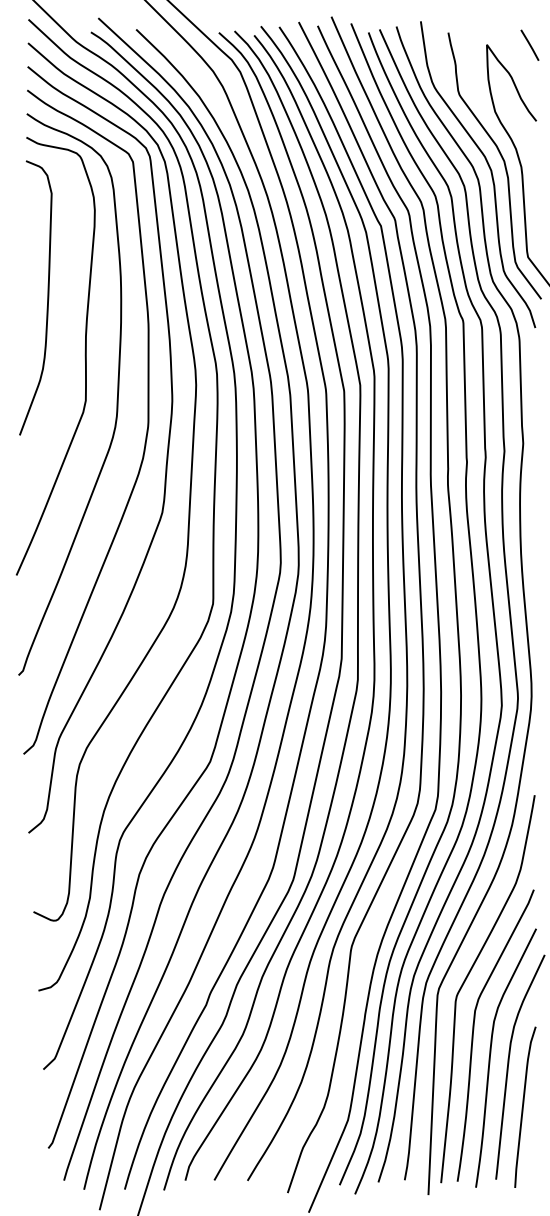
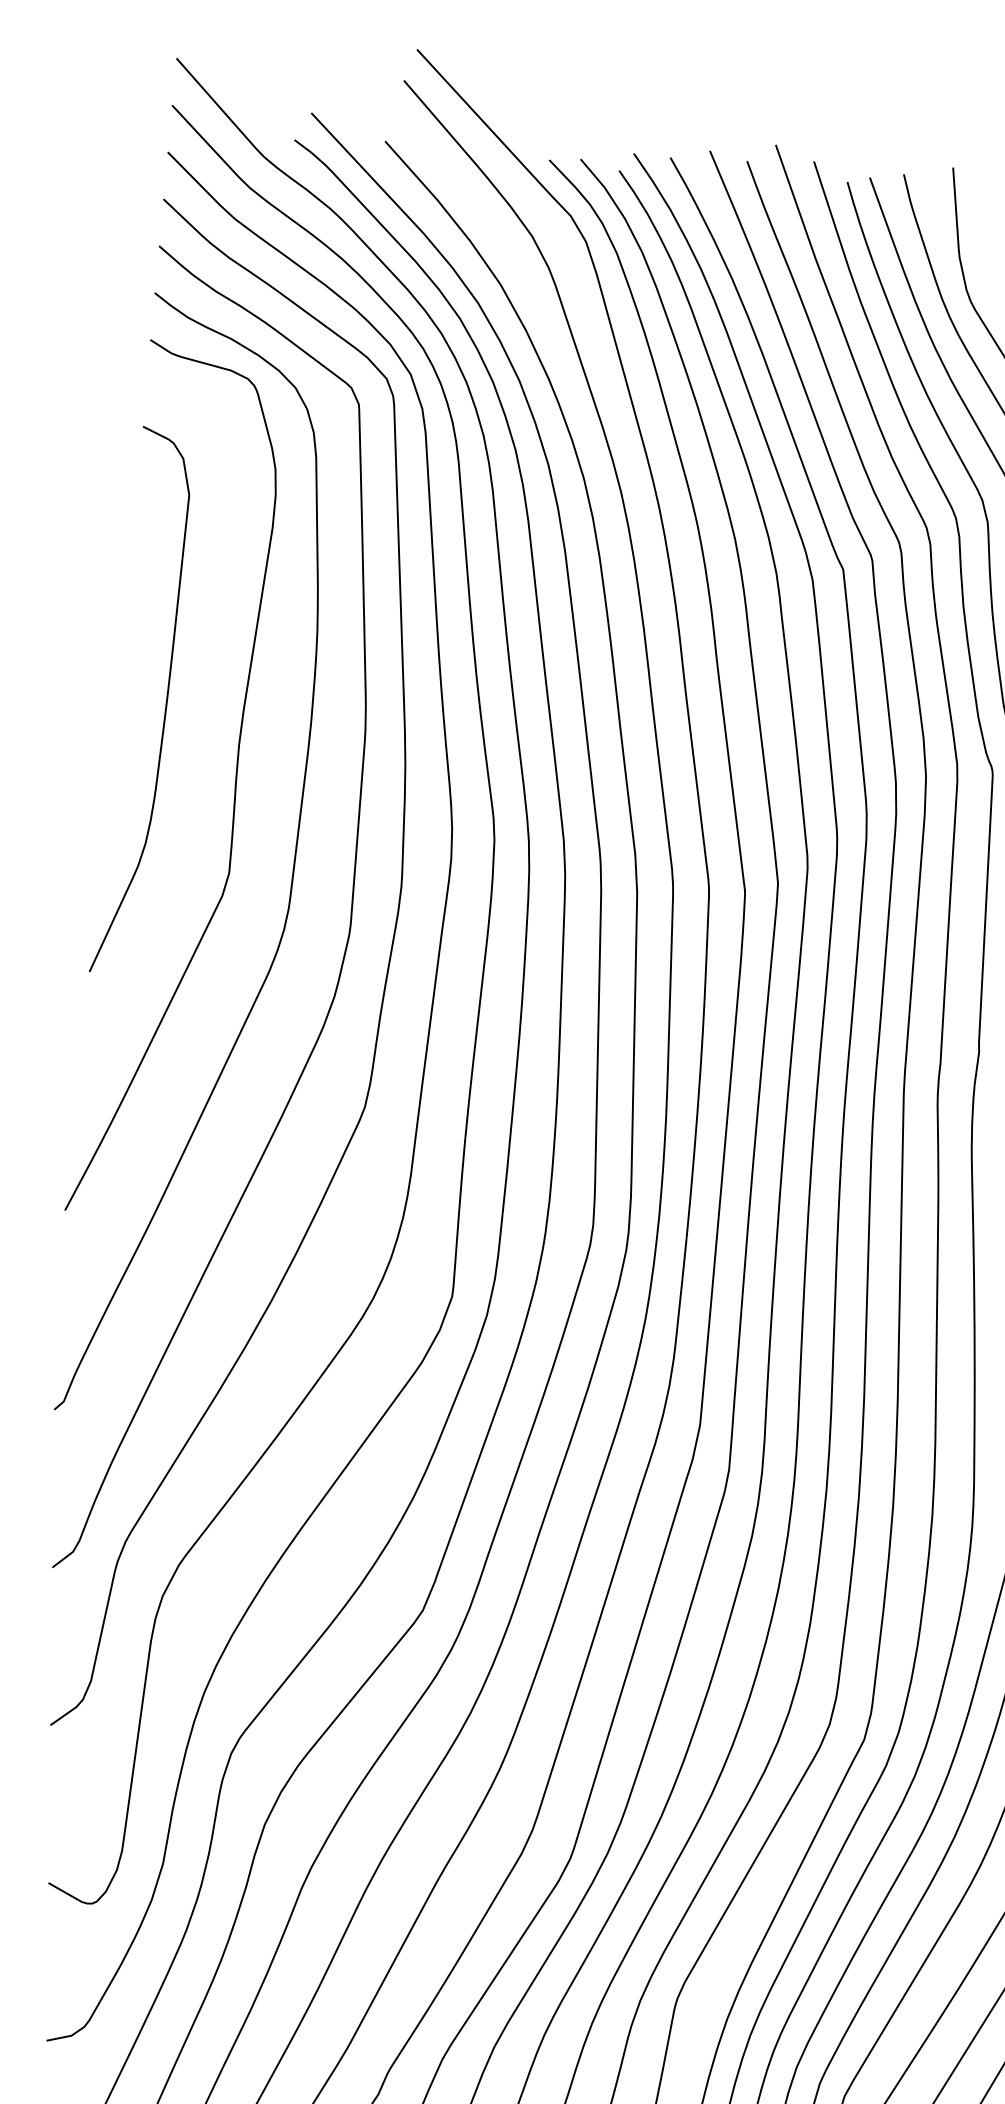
curve: (47, 297) -> (165, 701), moved

